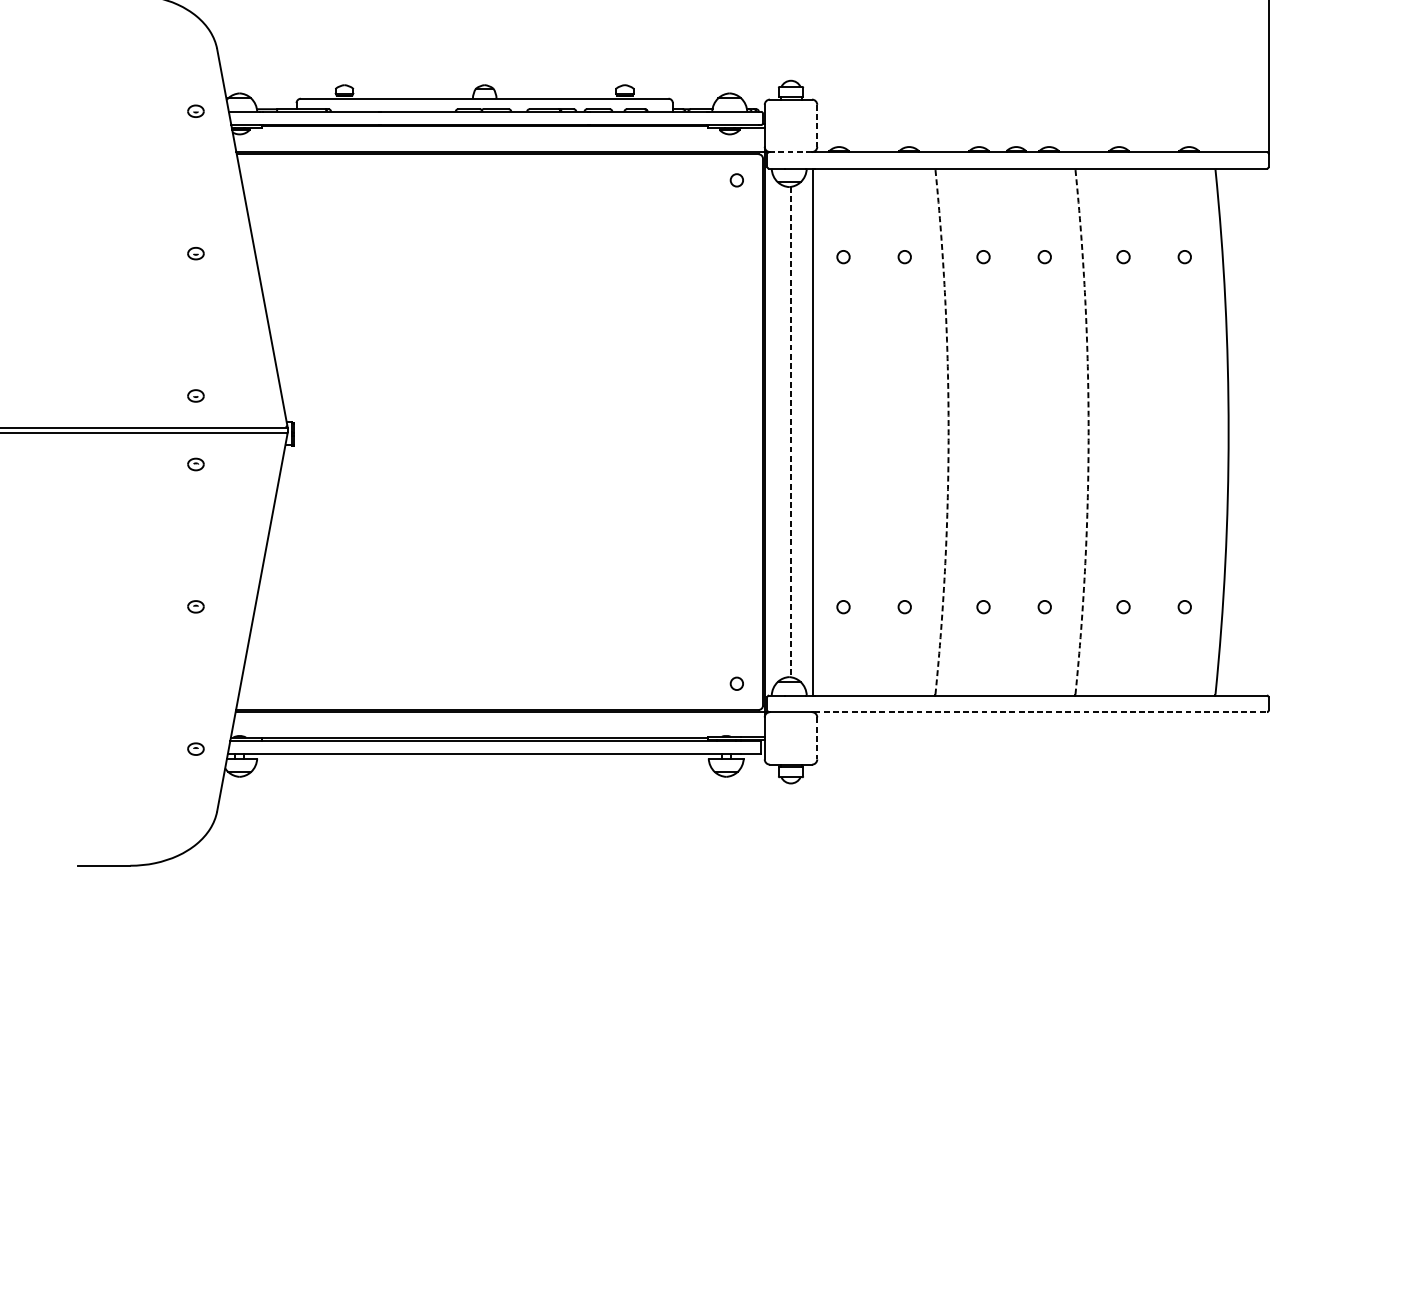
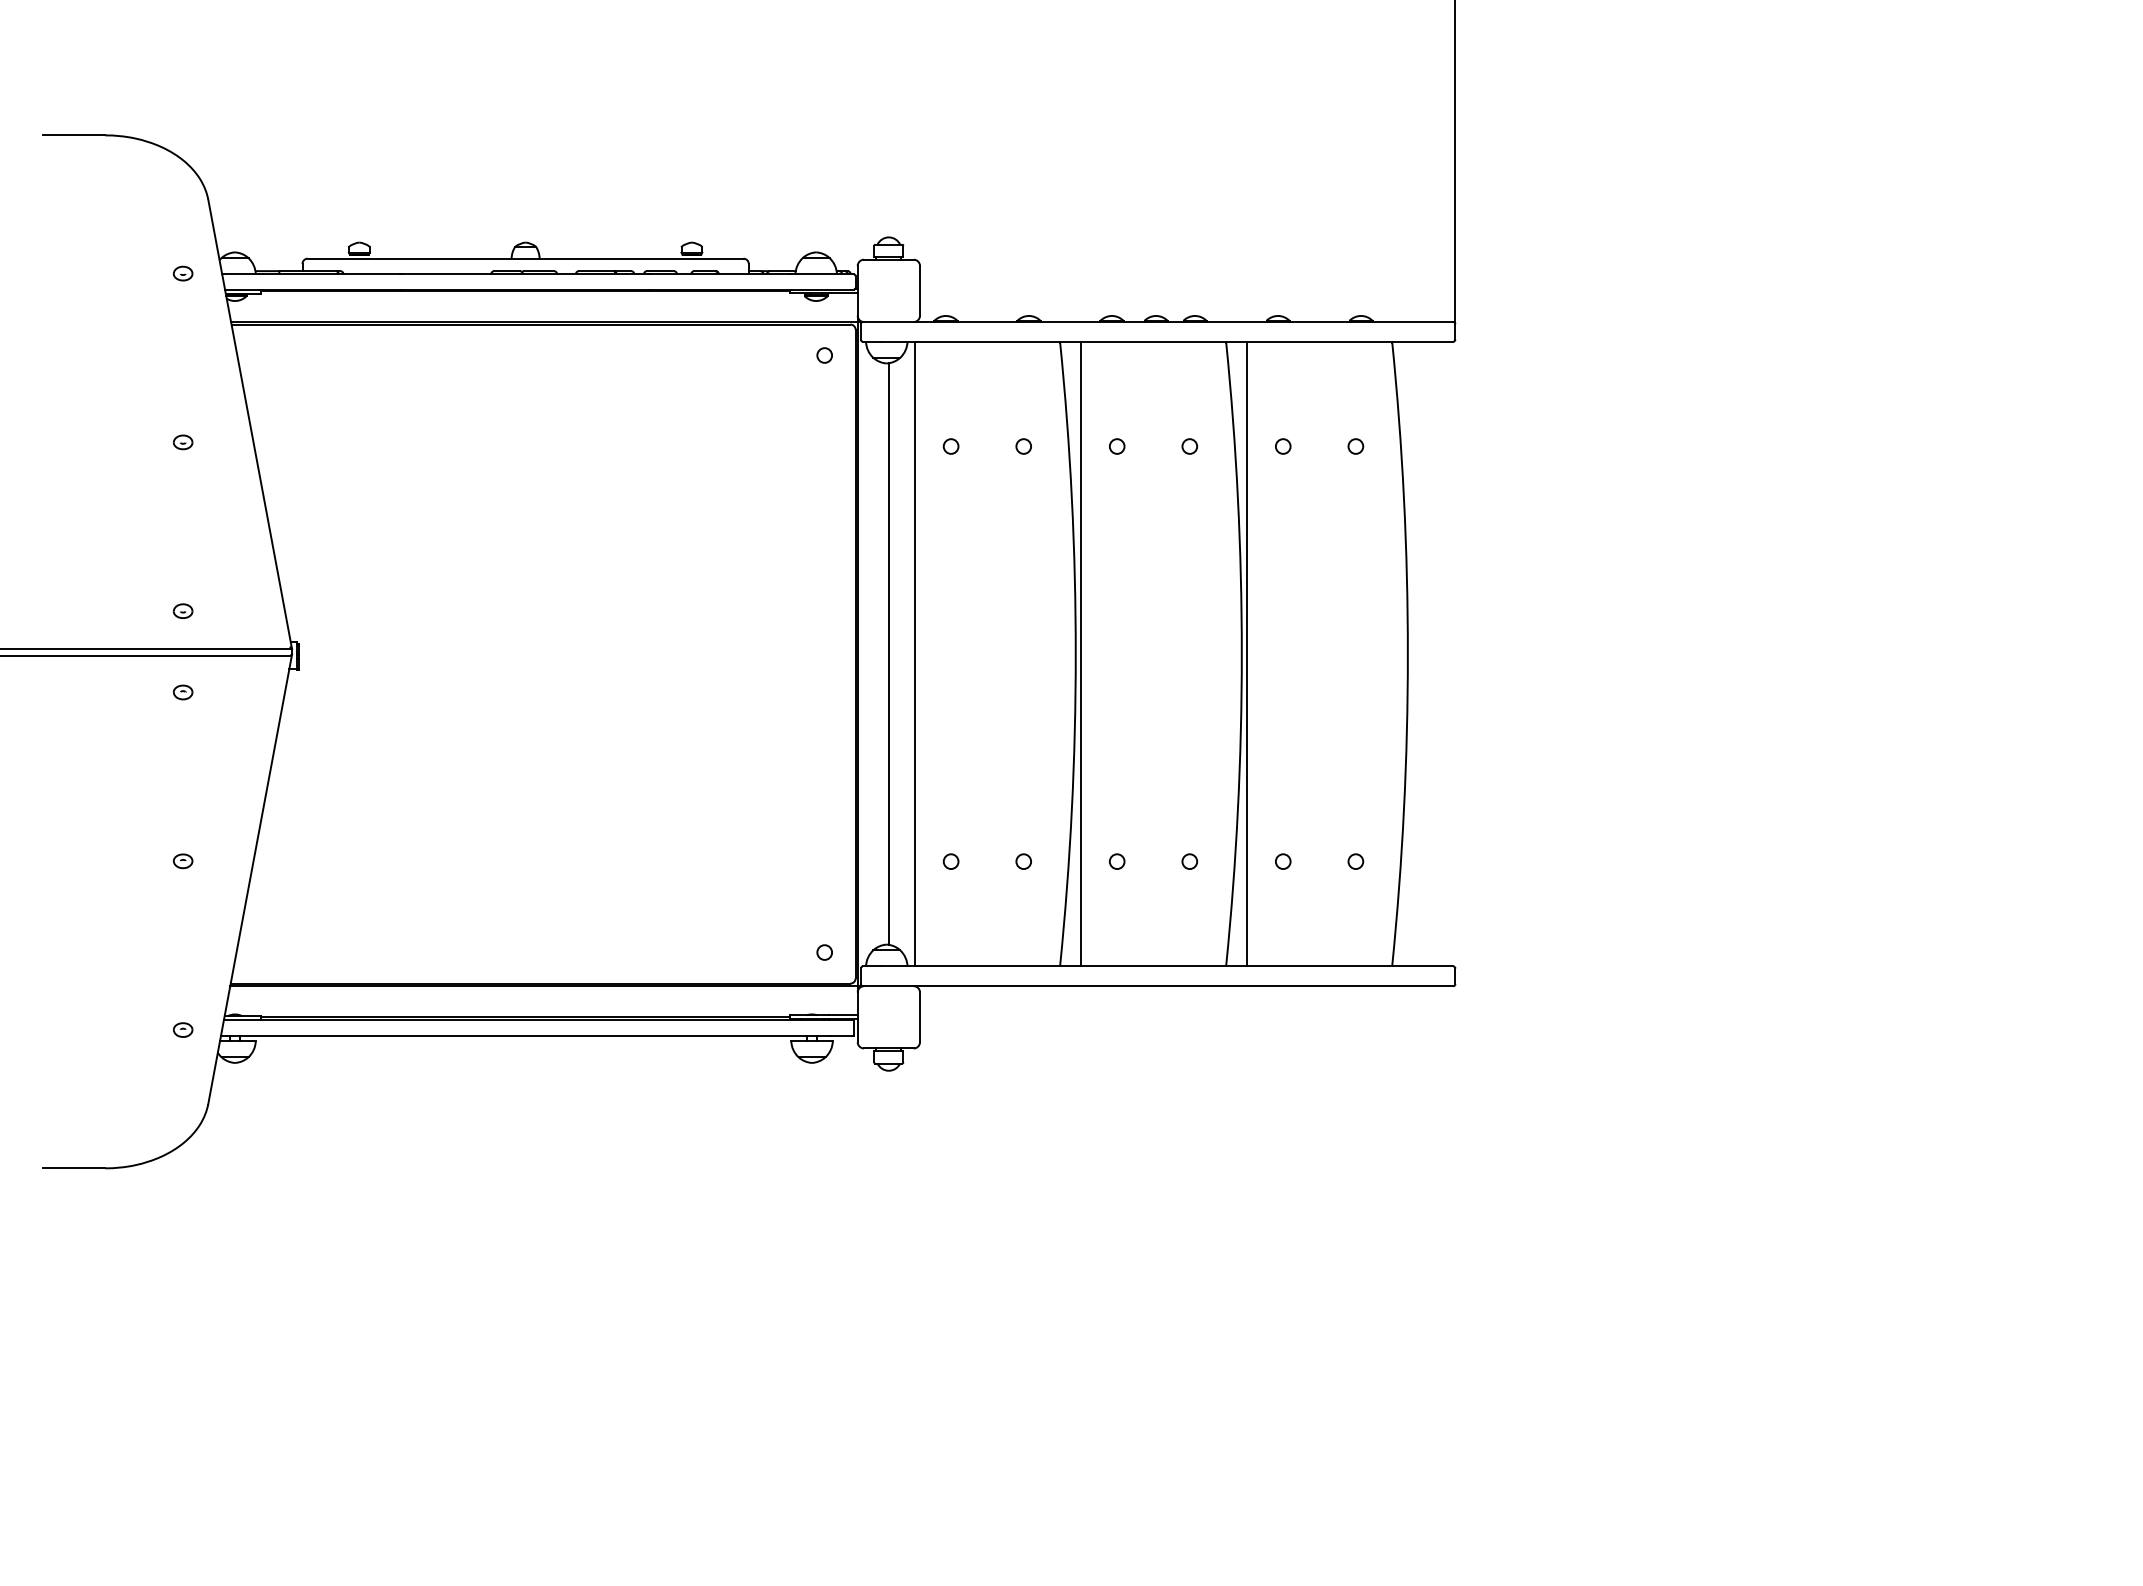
line: (817, 125) -> (920, 290), dashed -> solid
line: (790, 152) -> (888, 322), dashed -> solid
line: (952, 431) -> (1080, 653), added
line: (1092, 431) -> (1246, 653), added
line: (790, 432) -> (888, 654), dashed -> solid
arc: (948, 432) -> (1075, 654), dashed -> solid
arc: (1088, 432) -> (1241, 654), dashed -> solid
line: (1041, 712) -> (1185, 986), dashed -> solid
line: (817, 738) -> (920, 1017), dashed -> solid

